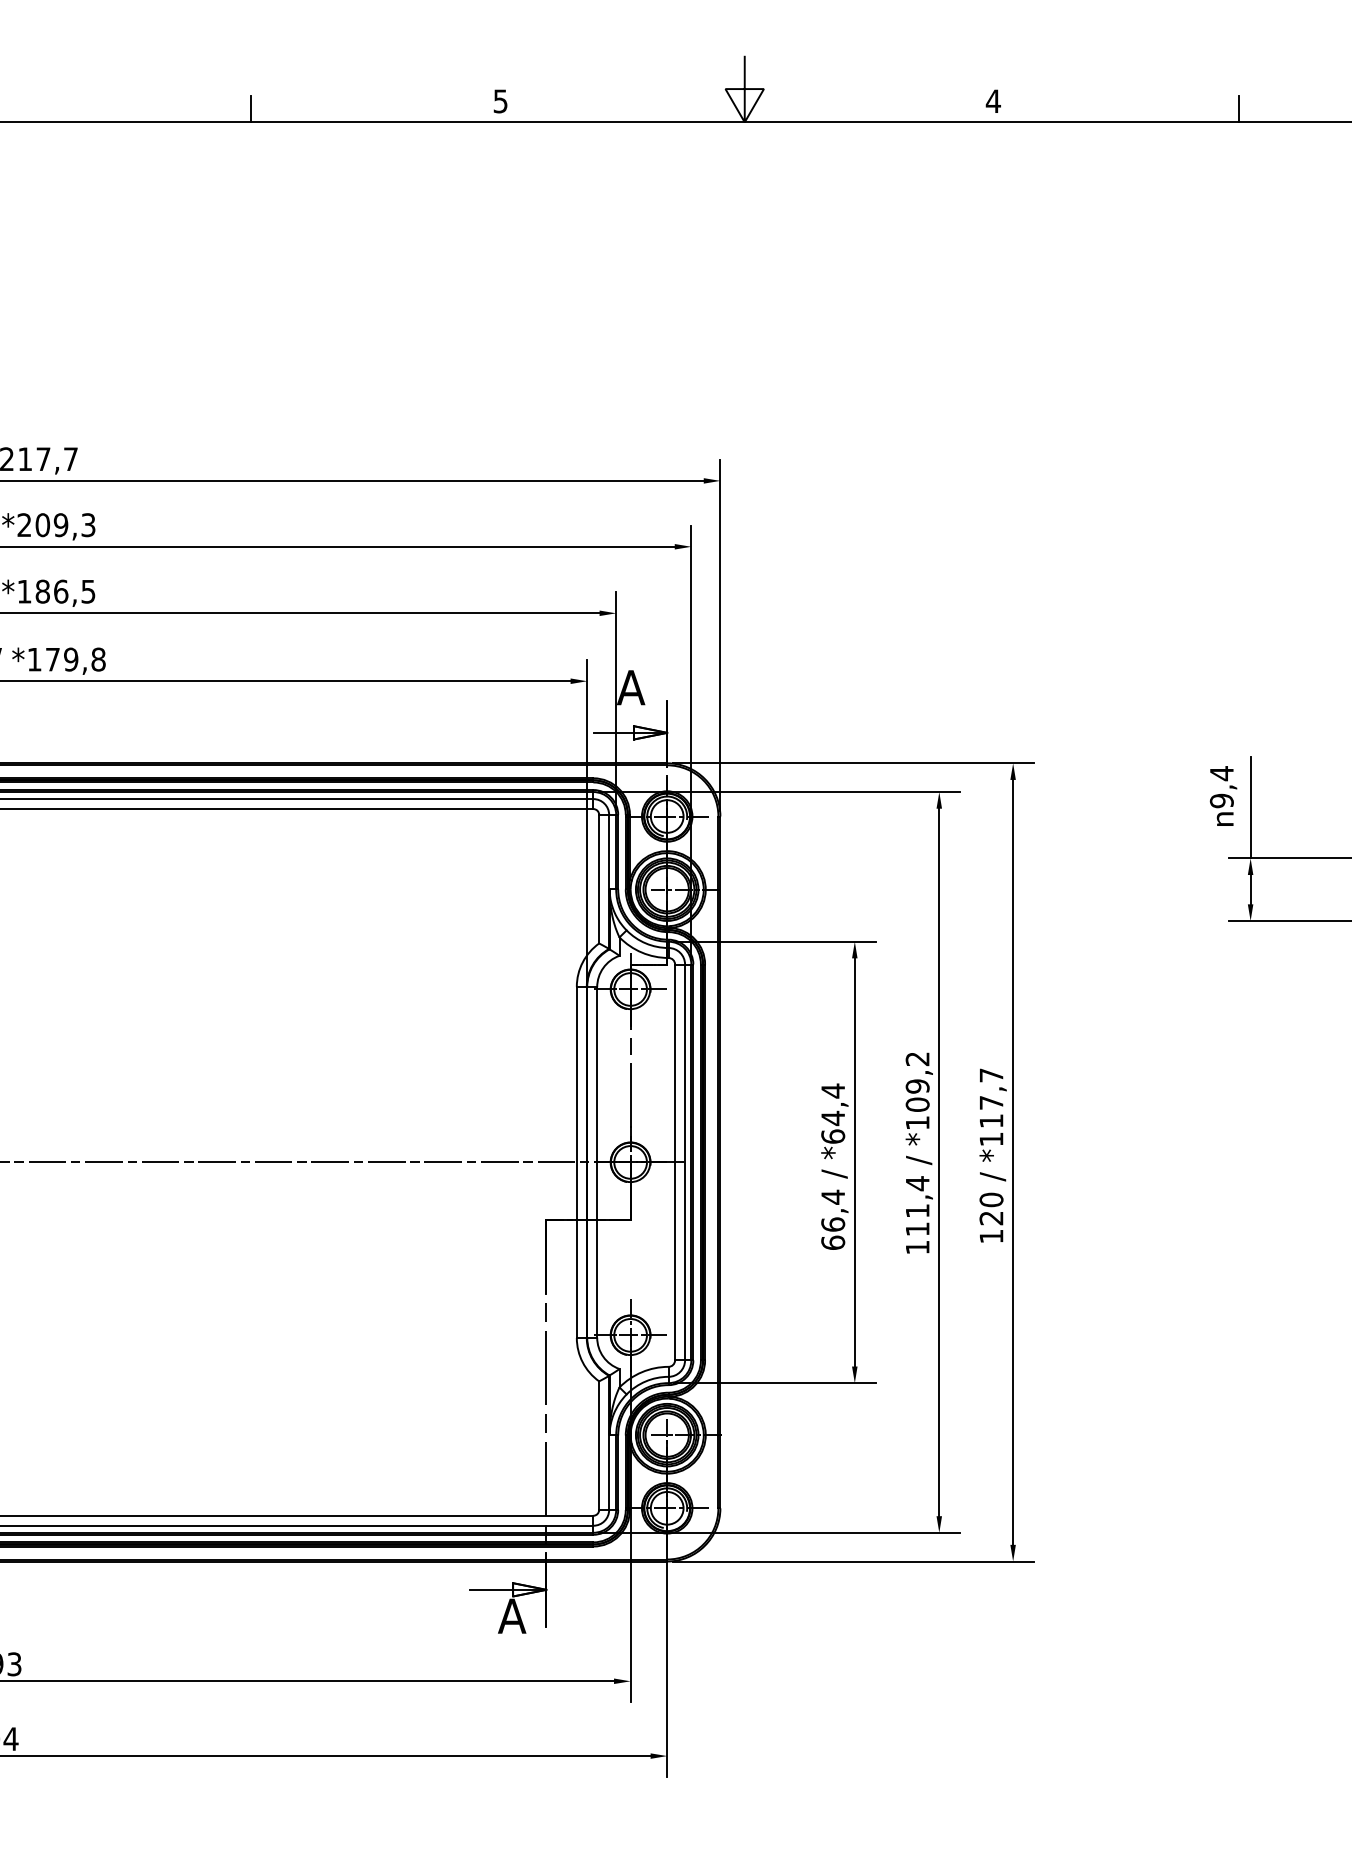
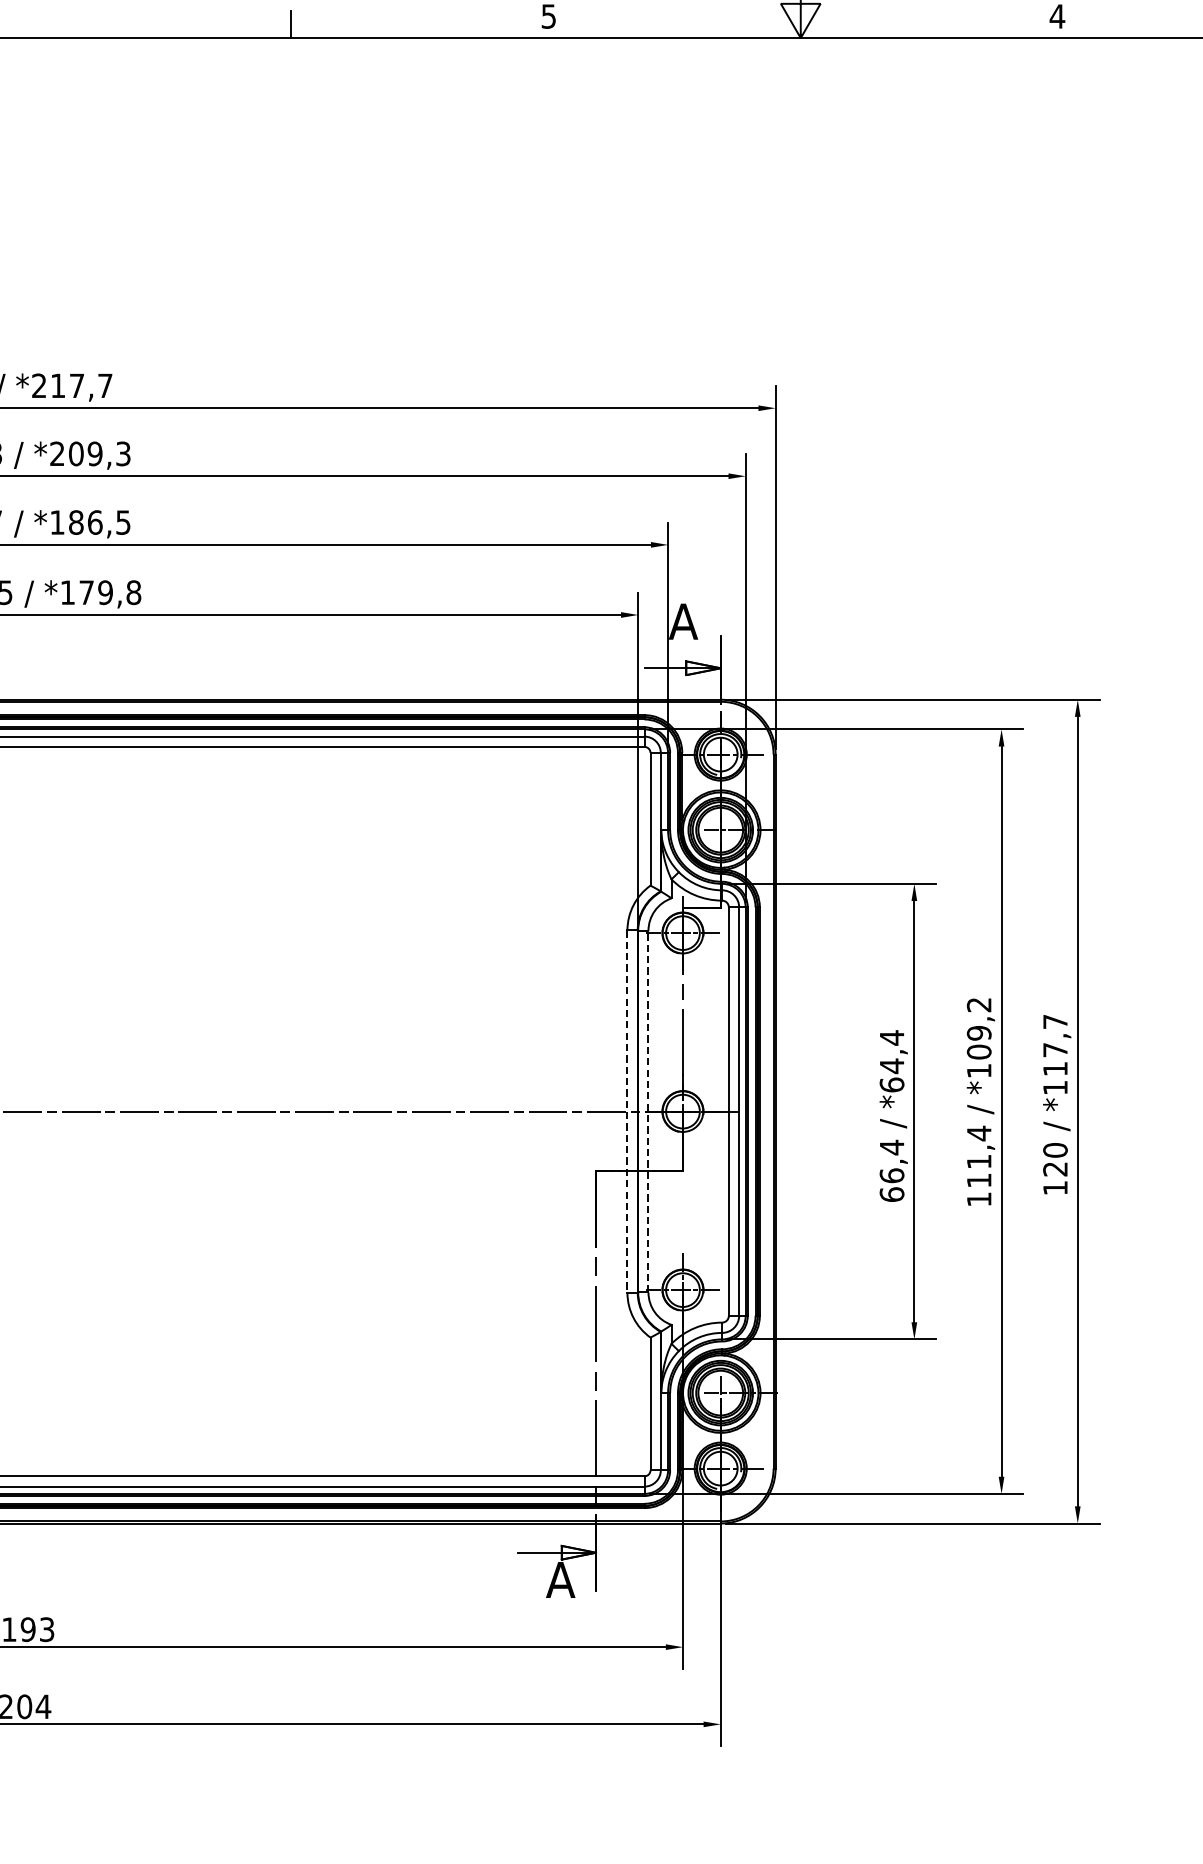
line: (597, 1161) -> (648, 1110), solid -> dashed
line: (576, 1162) -> (627, 1111), solid -> dashed

